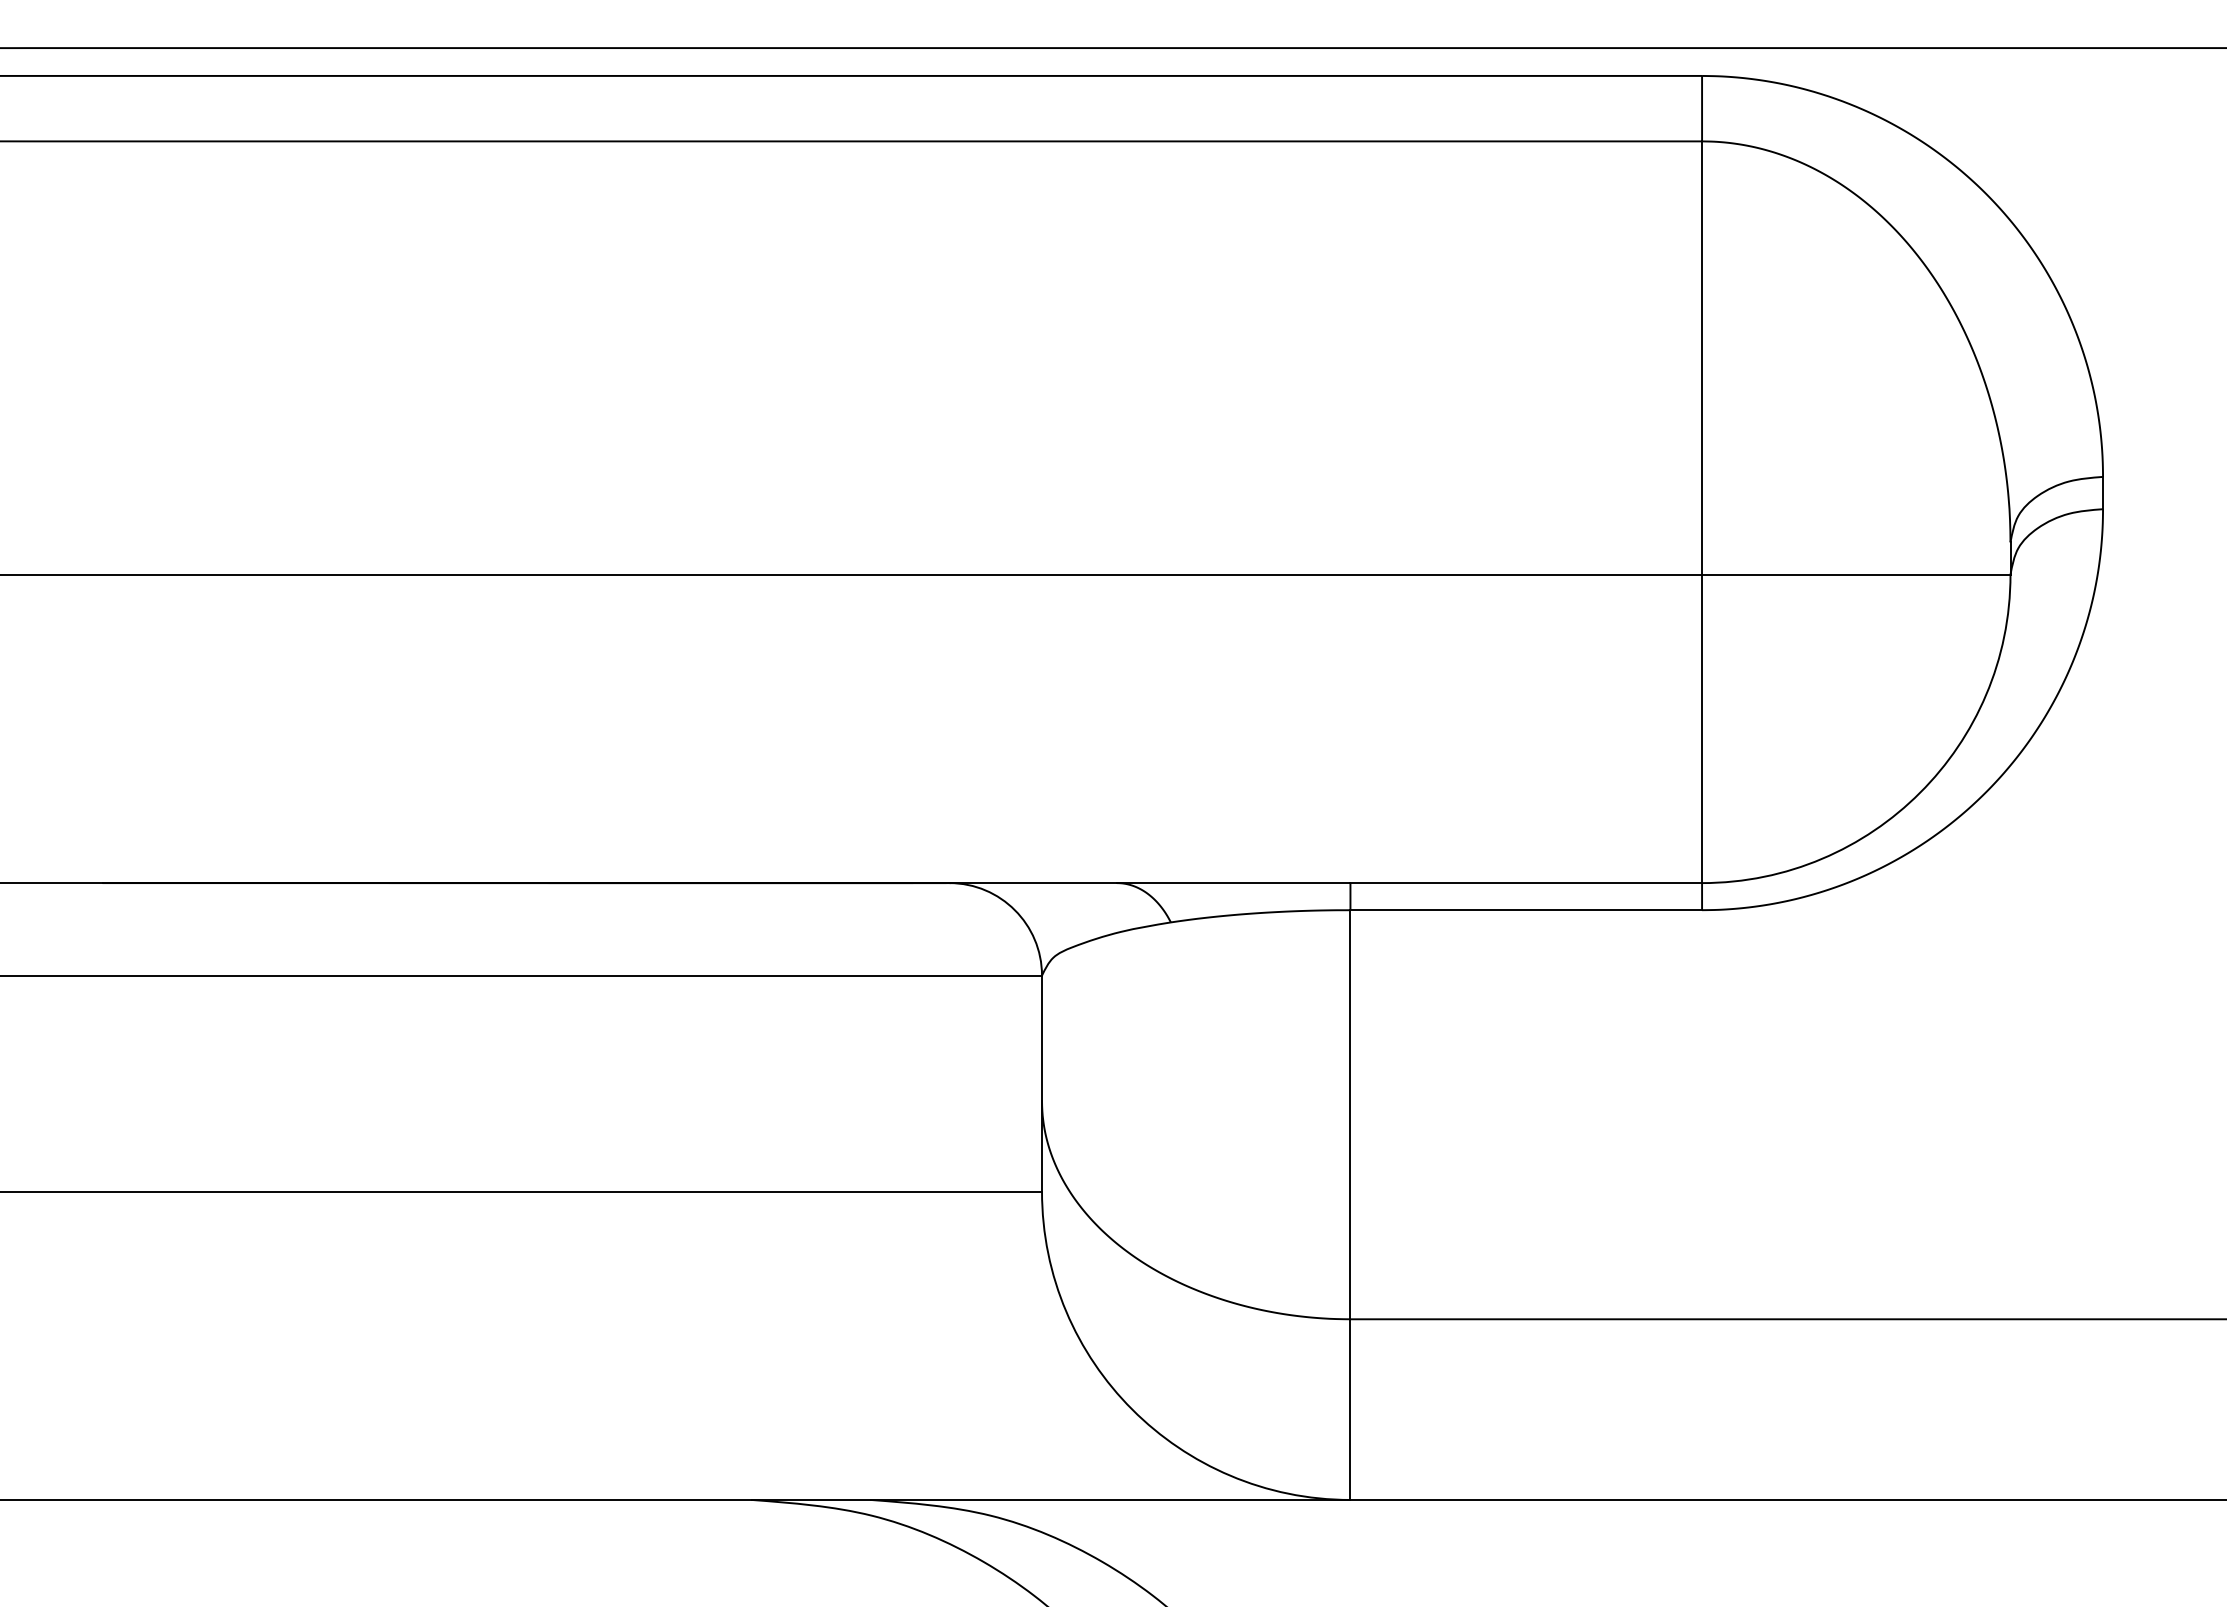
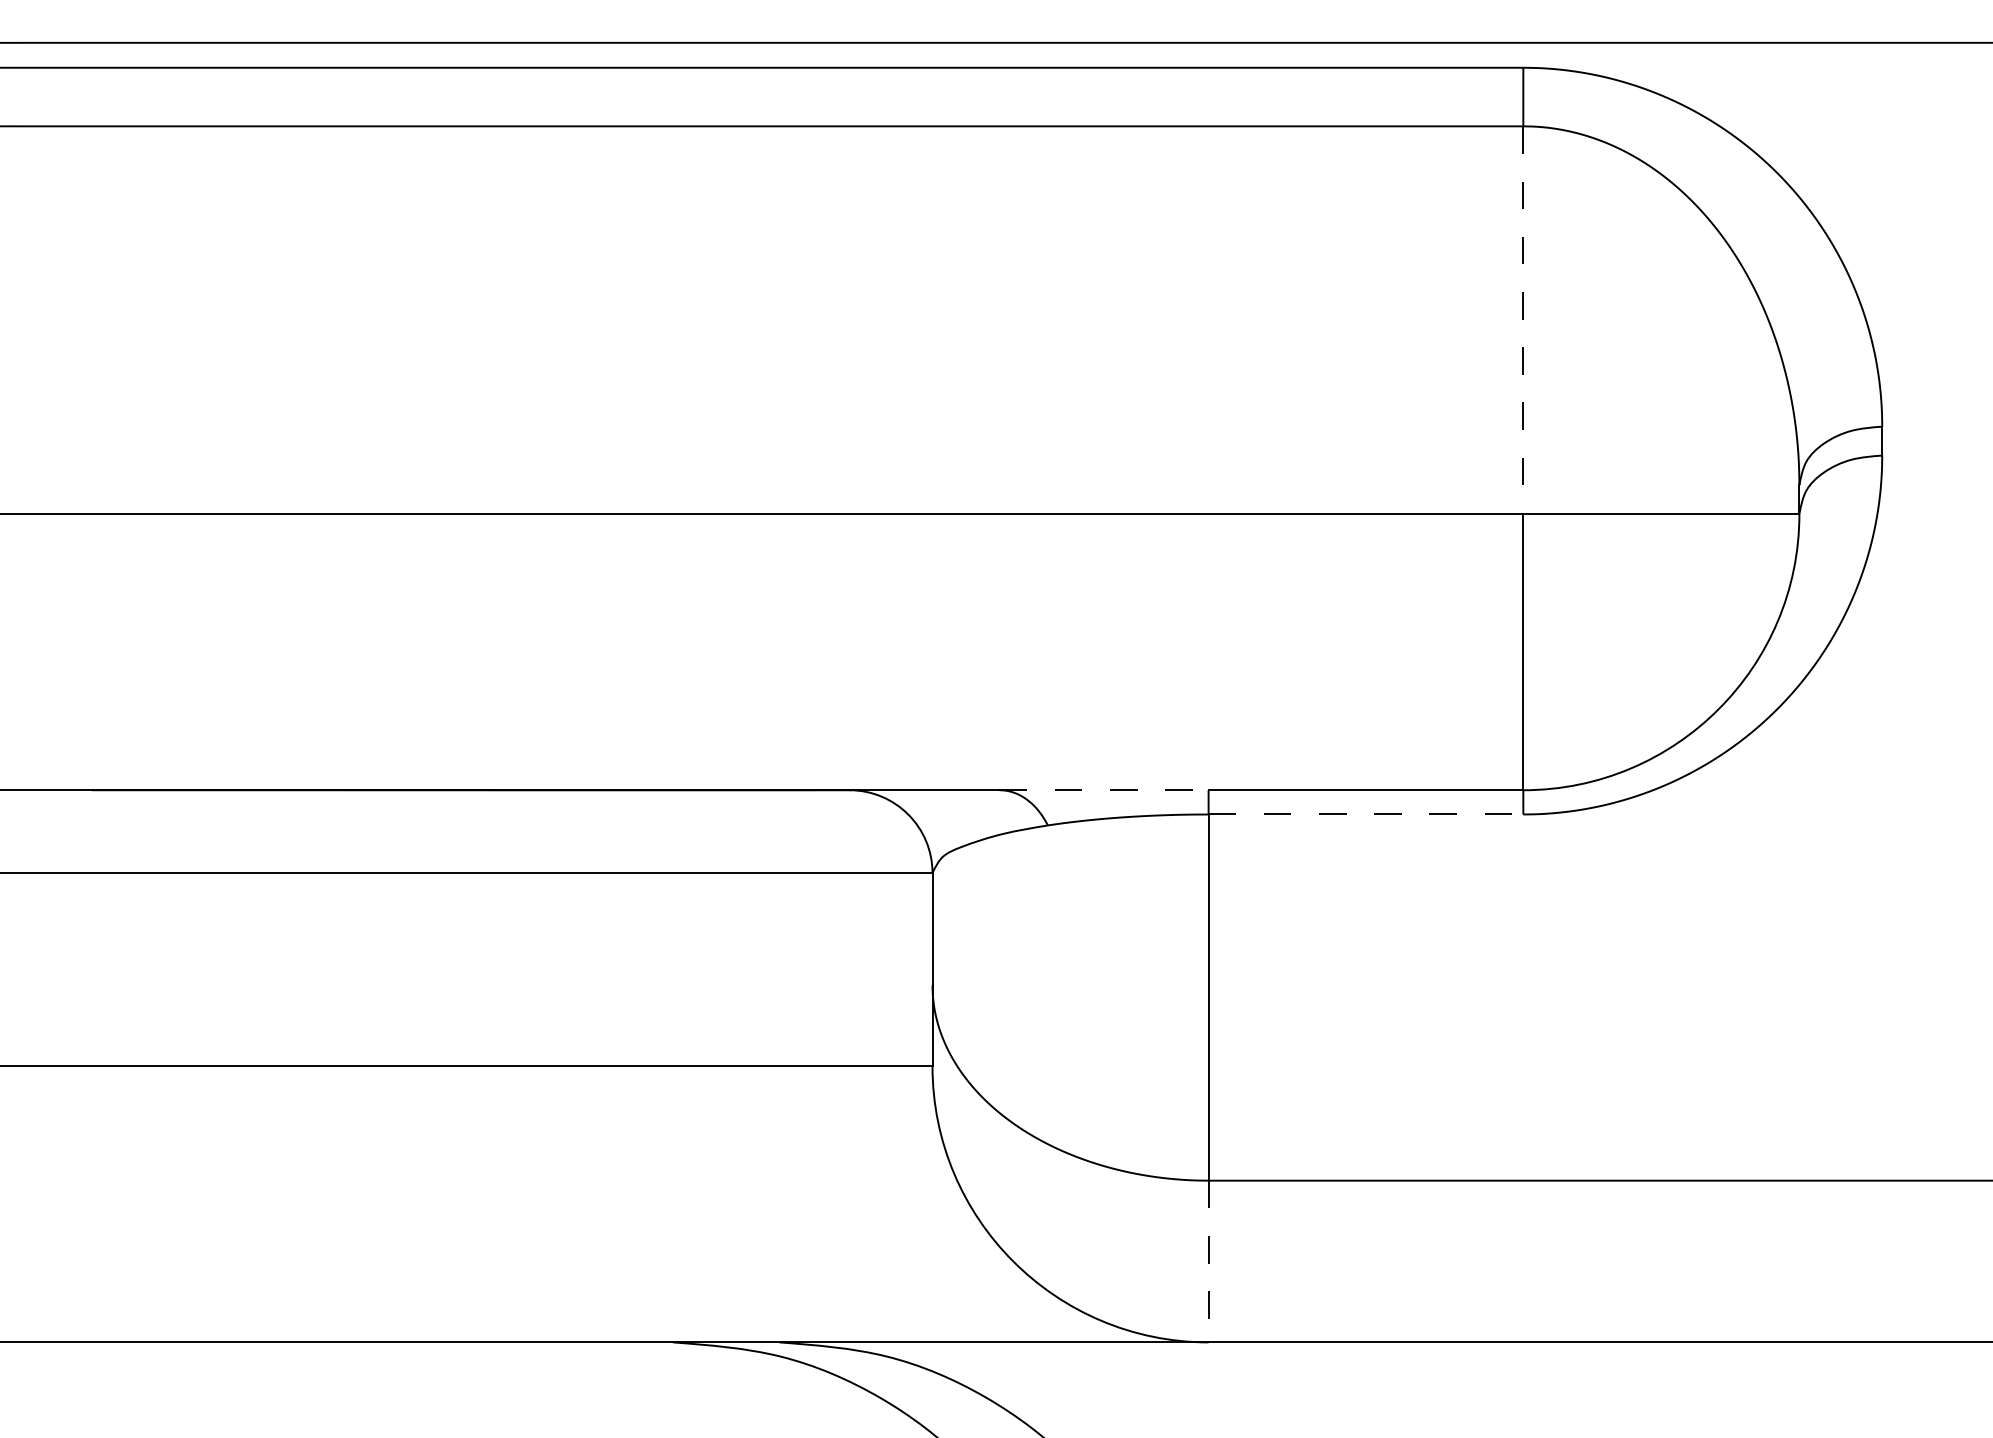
line: (1702, 358) -> (1523, 320), solid -> dashed
line: (1233, 883) -> (1103, 790), solid -> dashed
line: (1526, 910) -> (1366, 814), solid -> dashed
line: (1350, 1410) -> (1208, 1262), solid -> dashed

